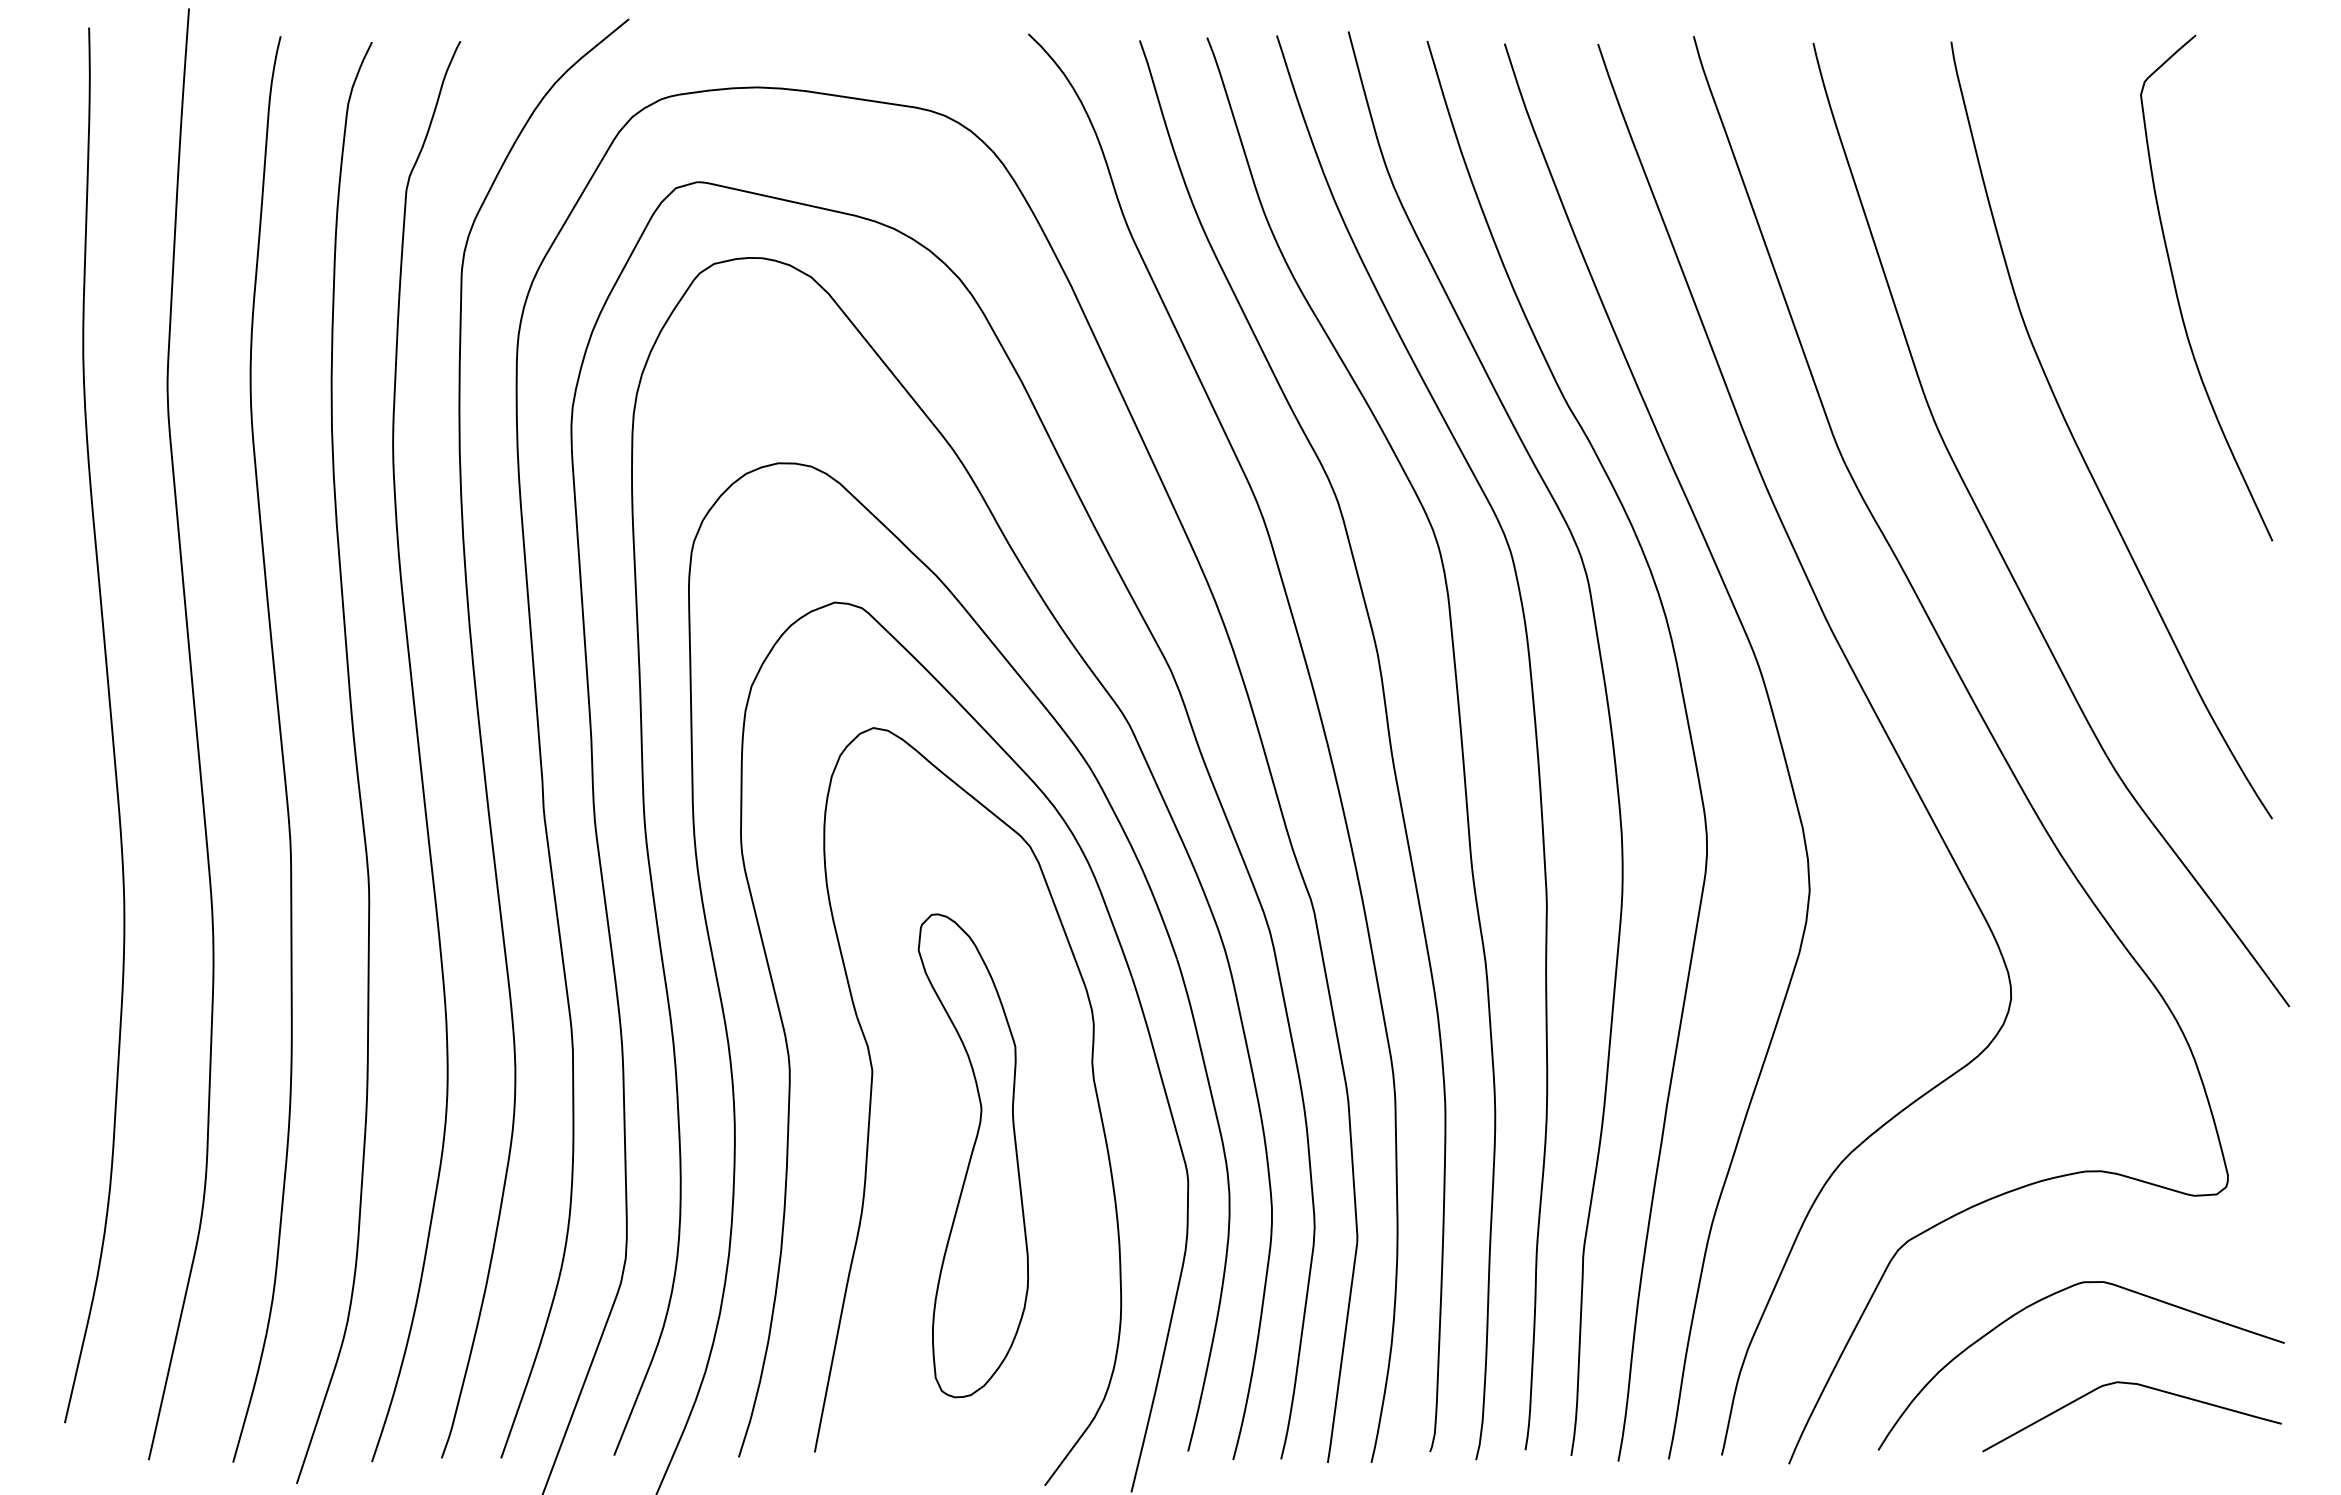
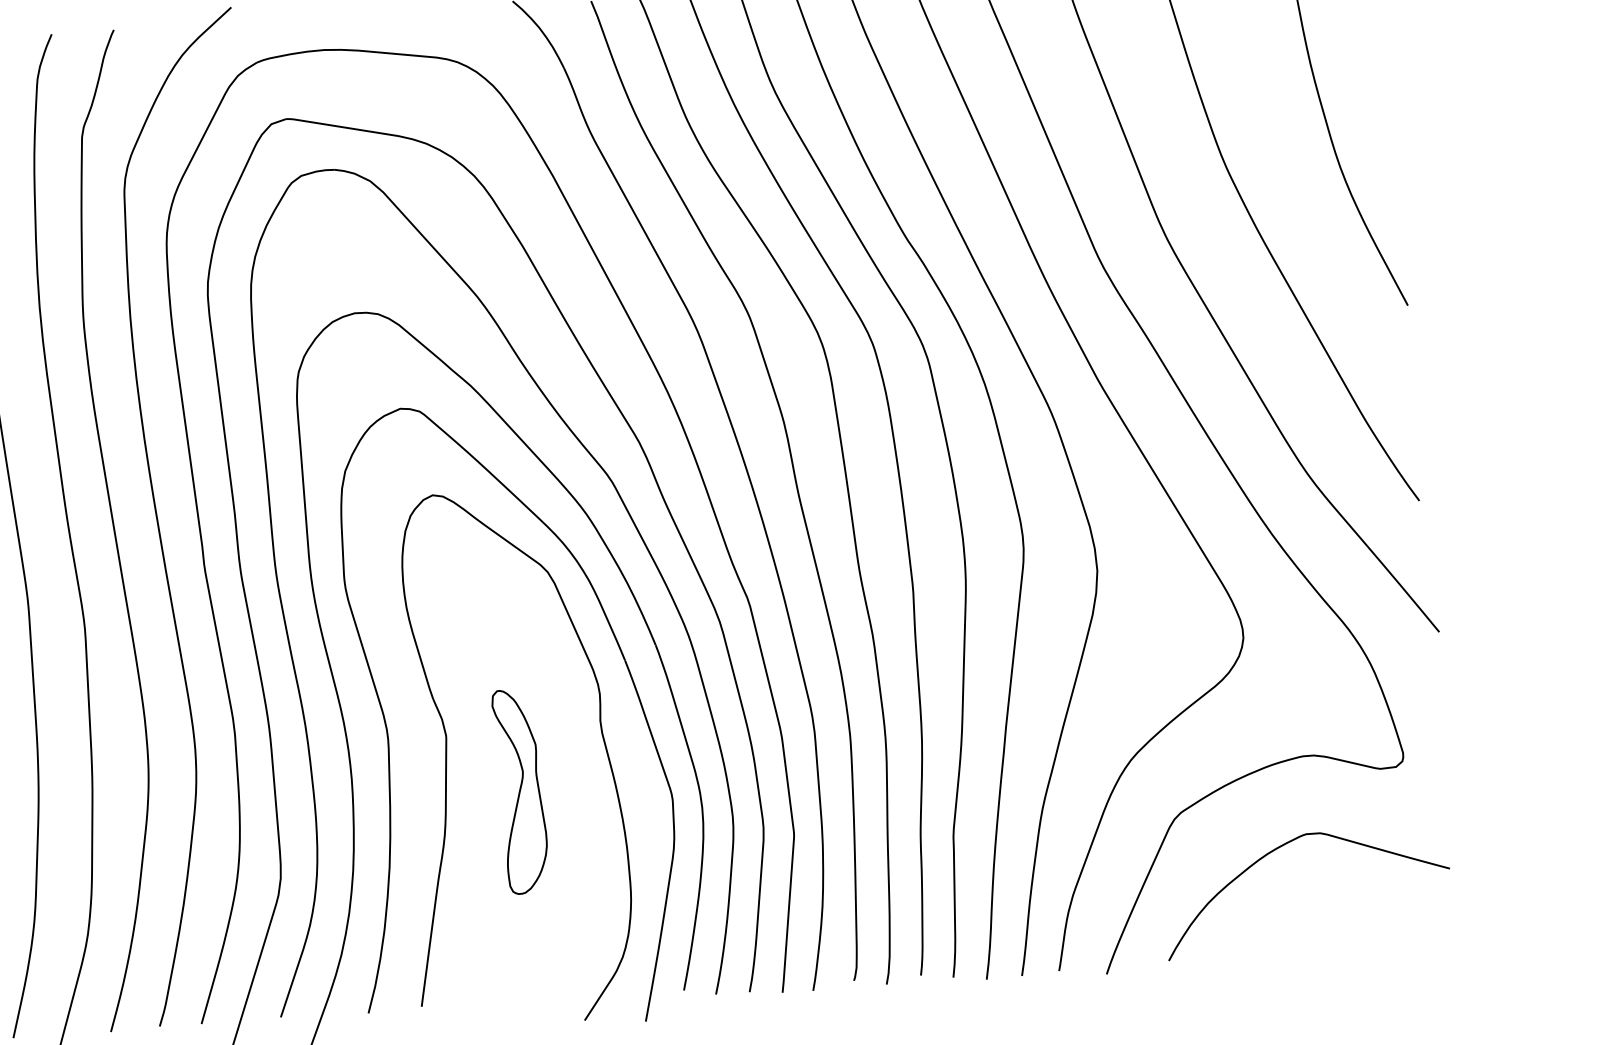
part: (972, 1155) -> (520, 791), size x0.6
curve: (2137, 1385) -> (1348, 904), removed

